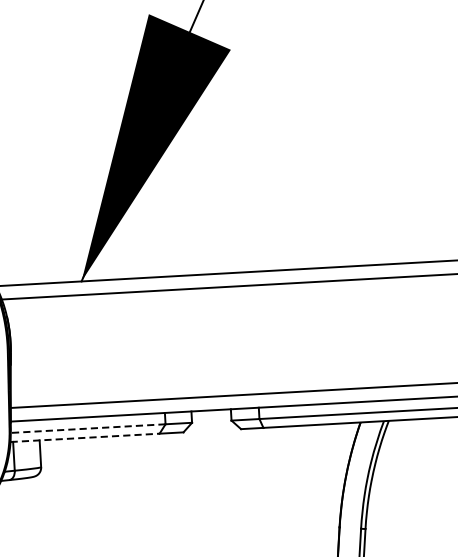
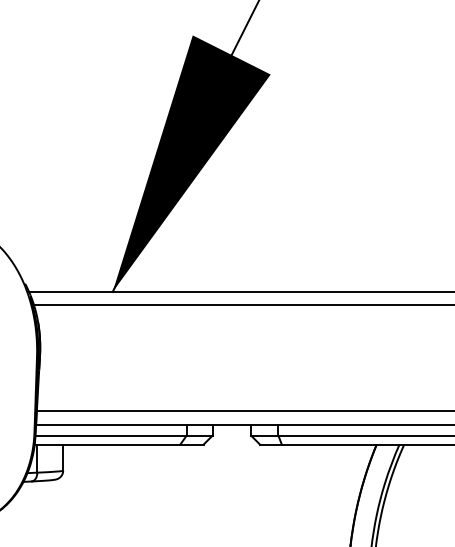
line: (88, 428) -> (111, 435), dashed -> solid
line: (85, 437) -> (107, 444), dashed -> solid

